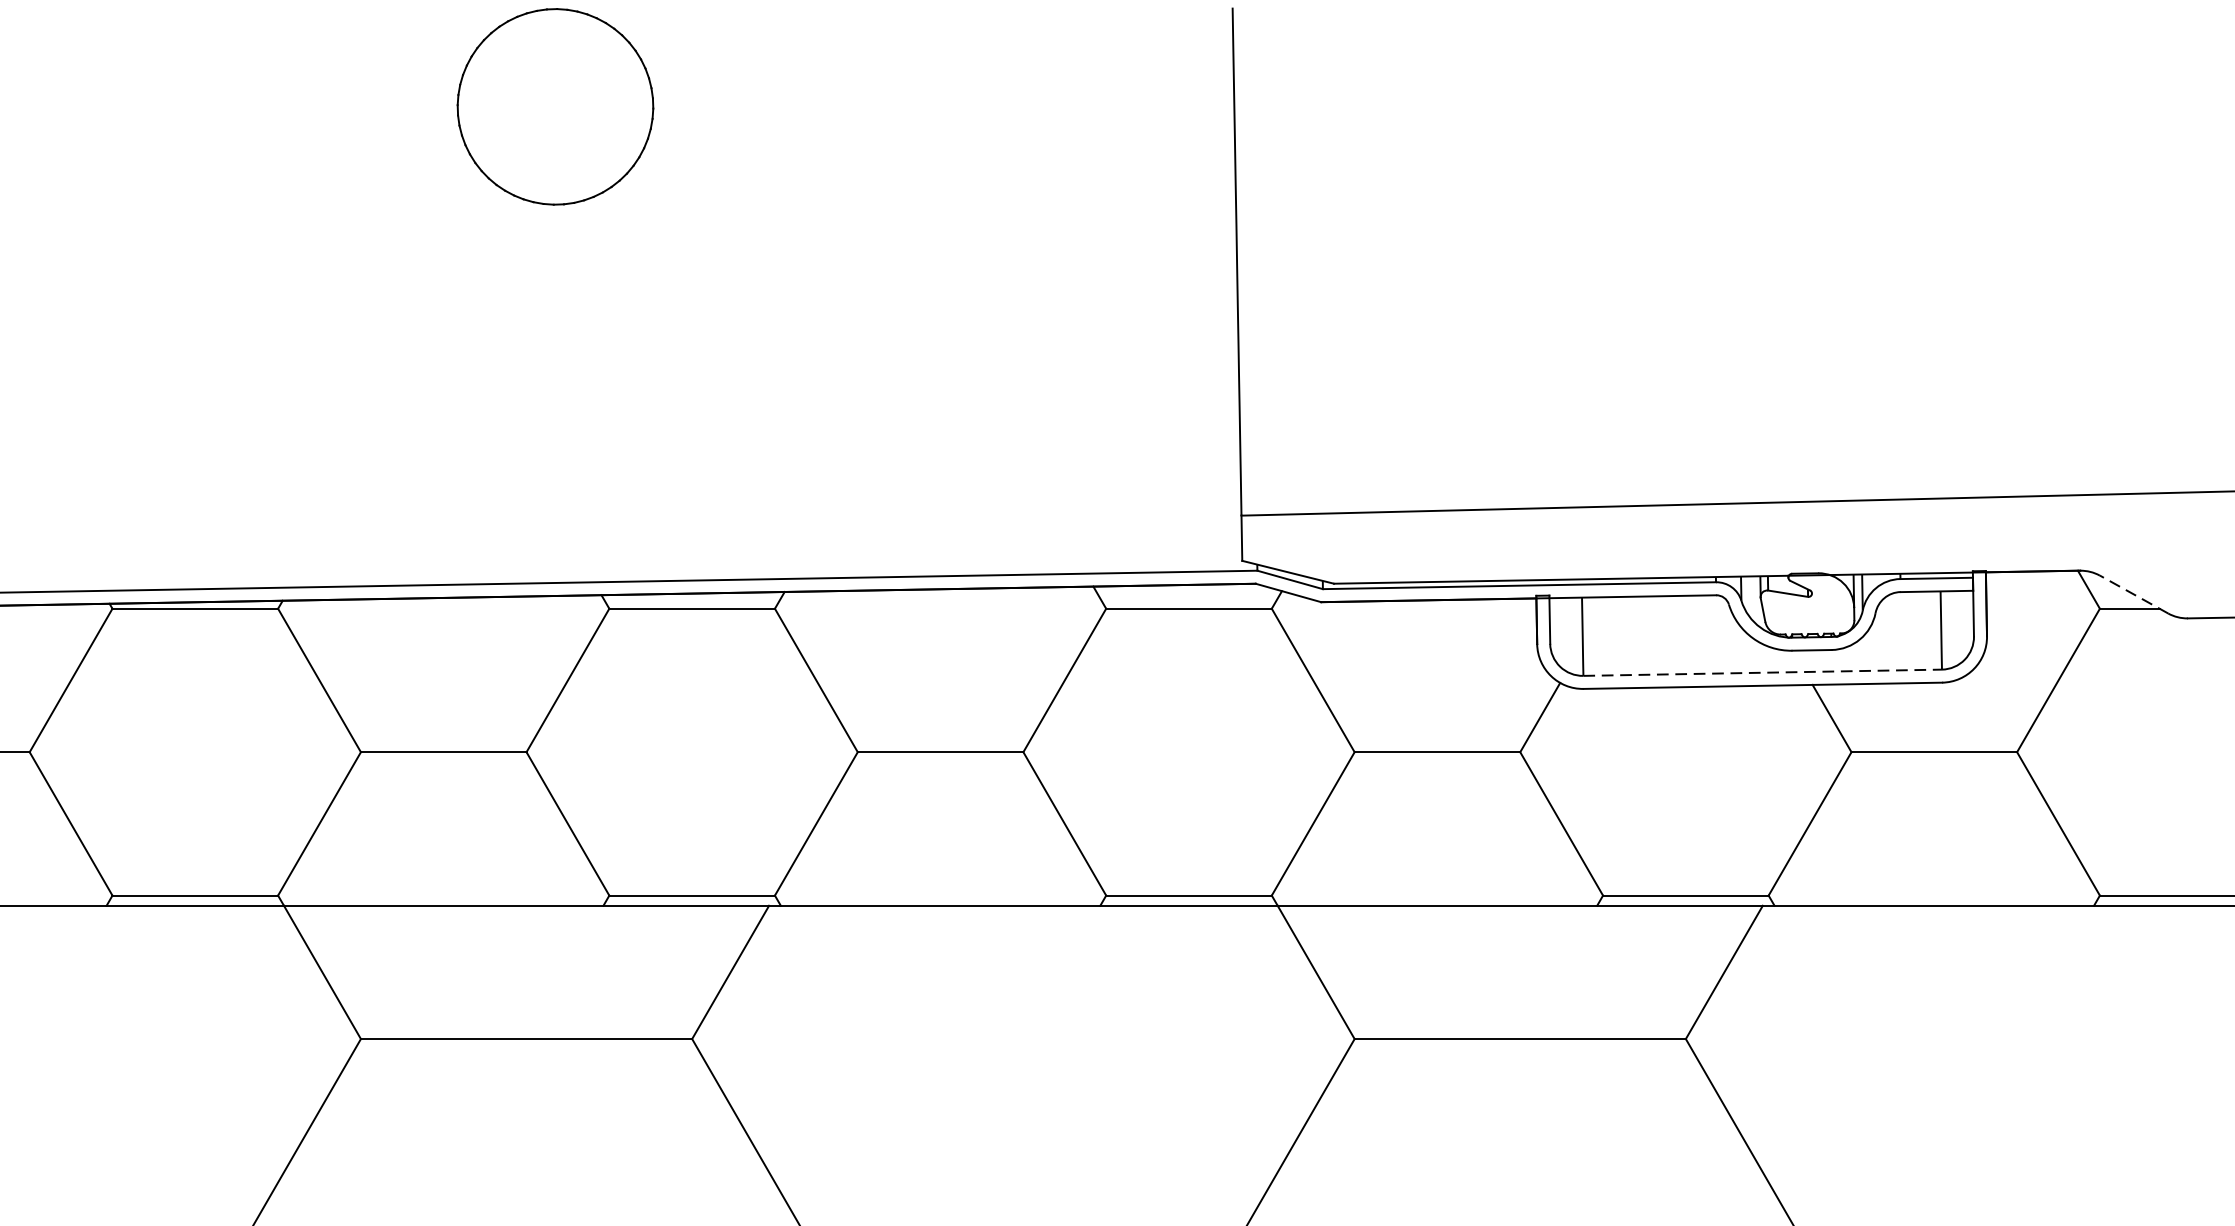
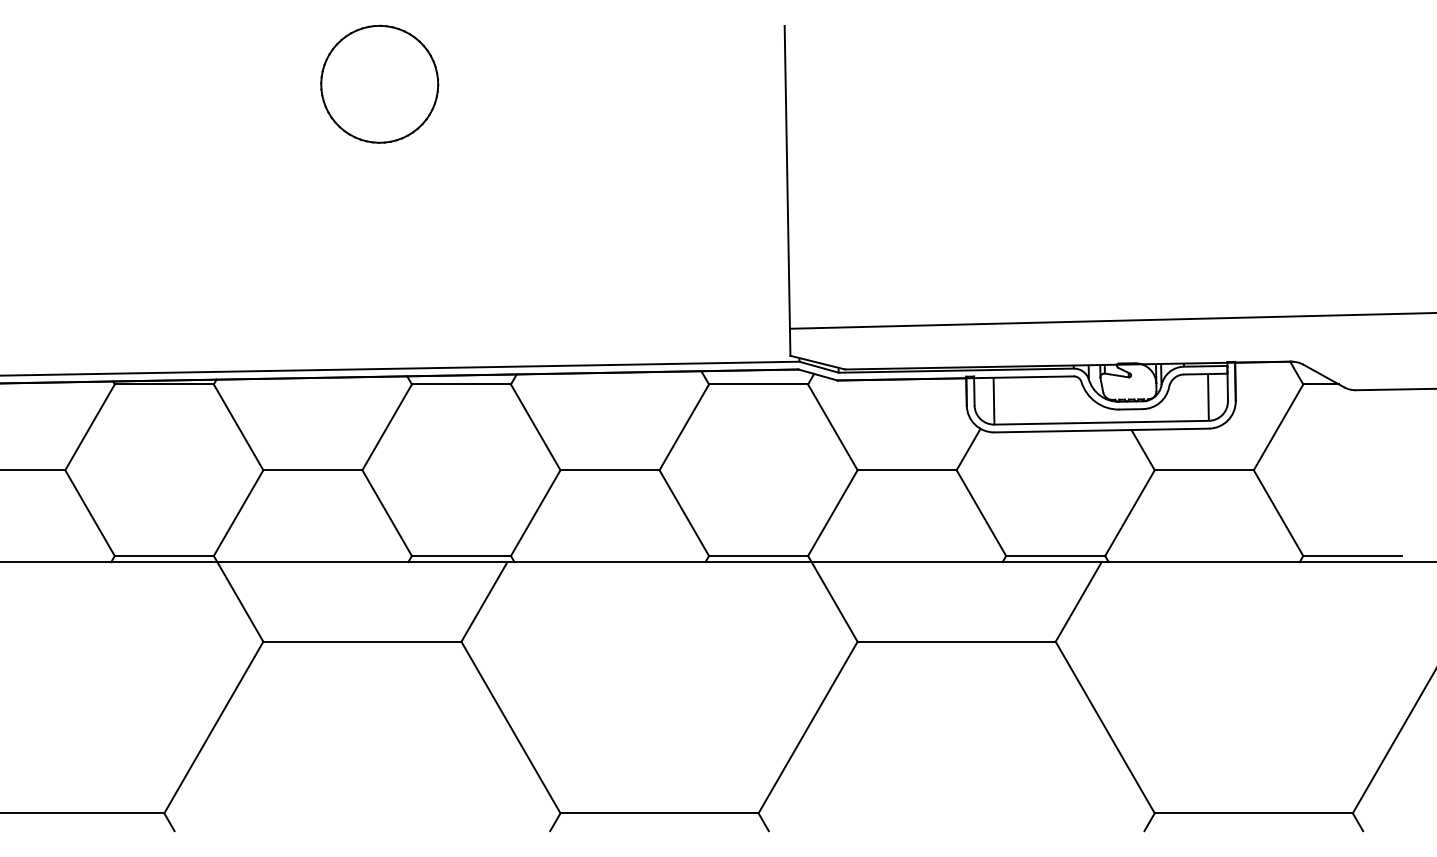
line: (2133, 593) -> (1323, 375), dashed -> solid
line: (1764, 672) -> (1102, 422), dashed -> solid

